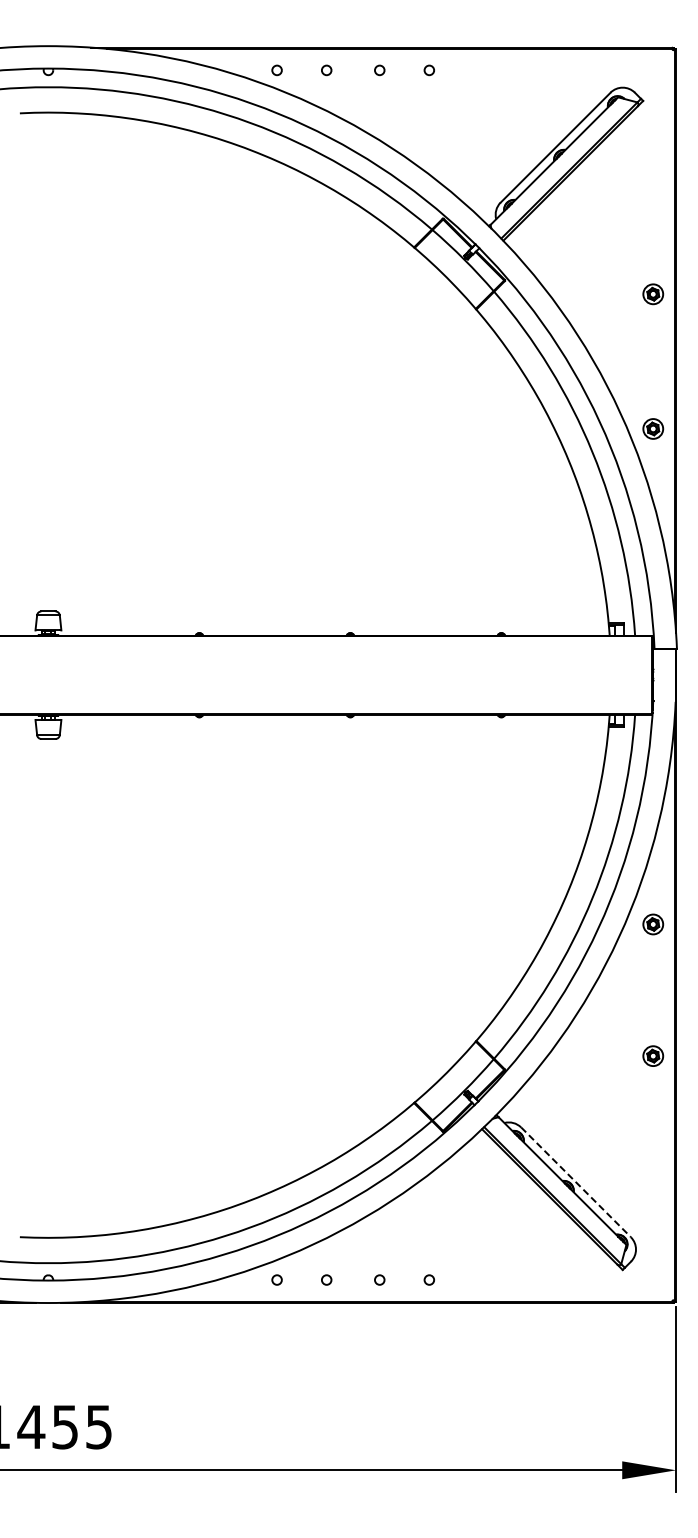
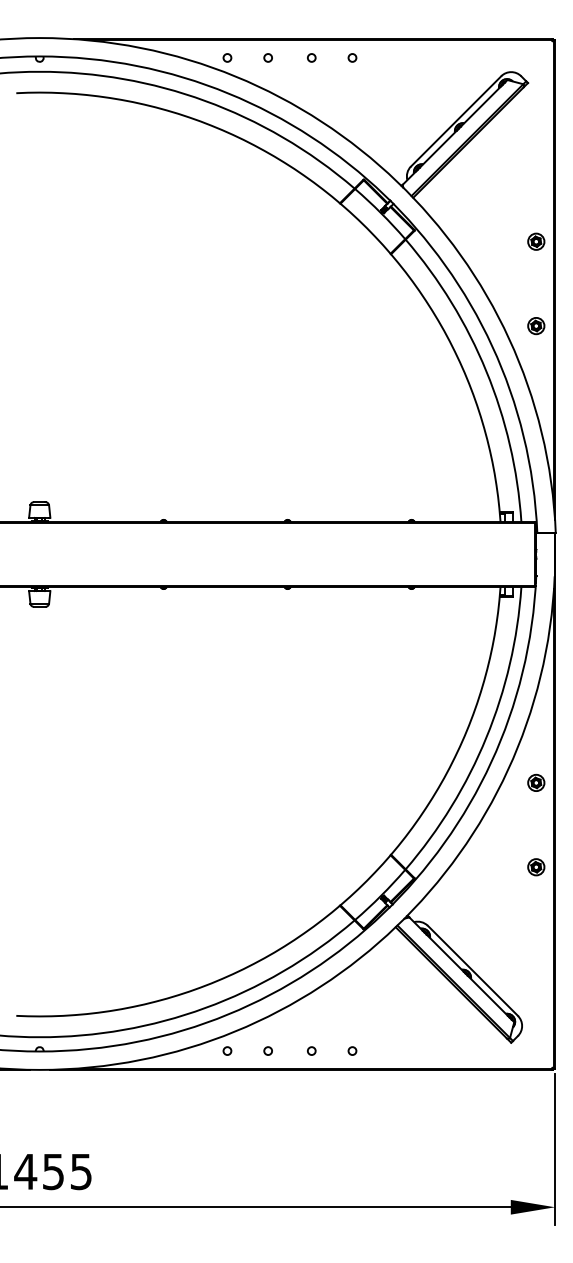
part: (653, 428) -> (536, 325), moved
part: (653, 924) -> (536, 782), moved
line: (576, 1182) -> (473, 970), dashed -> solid

